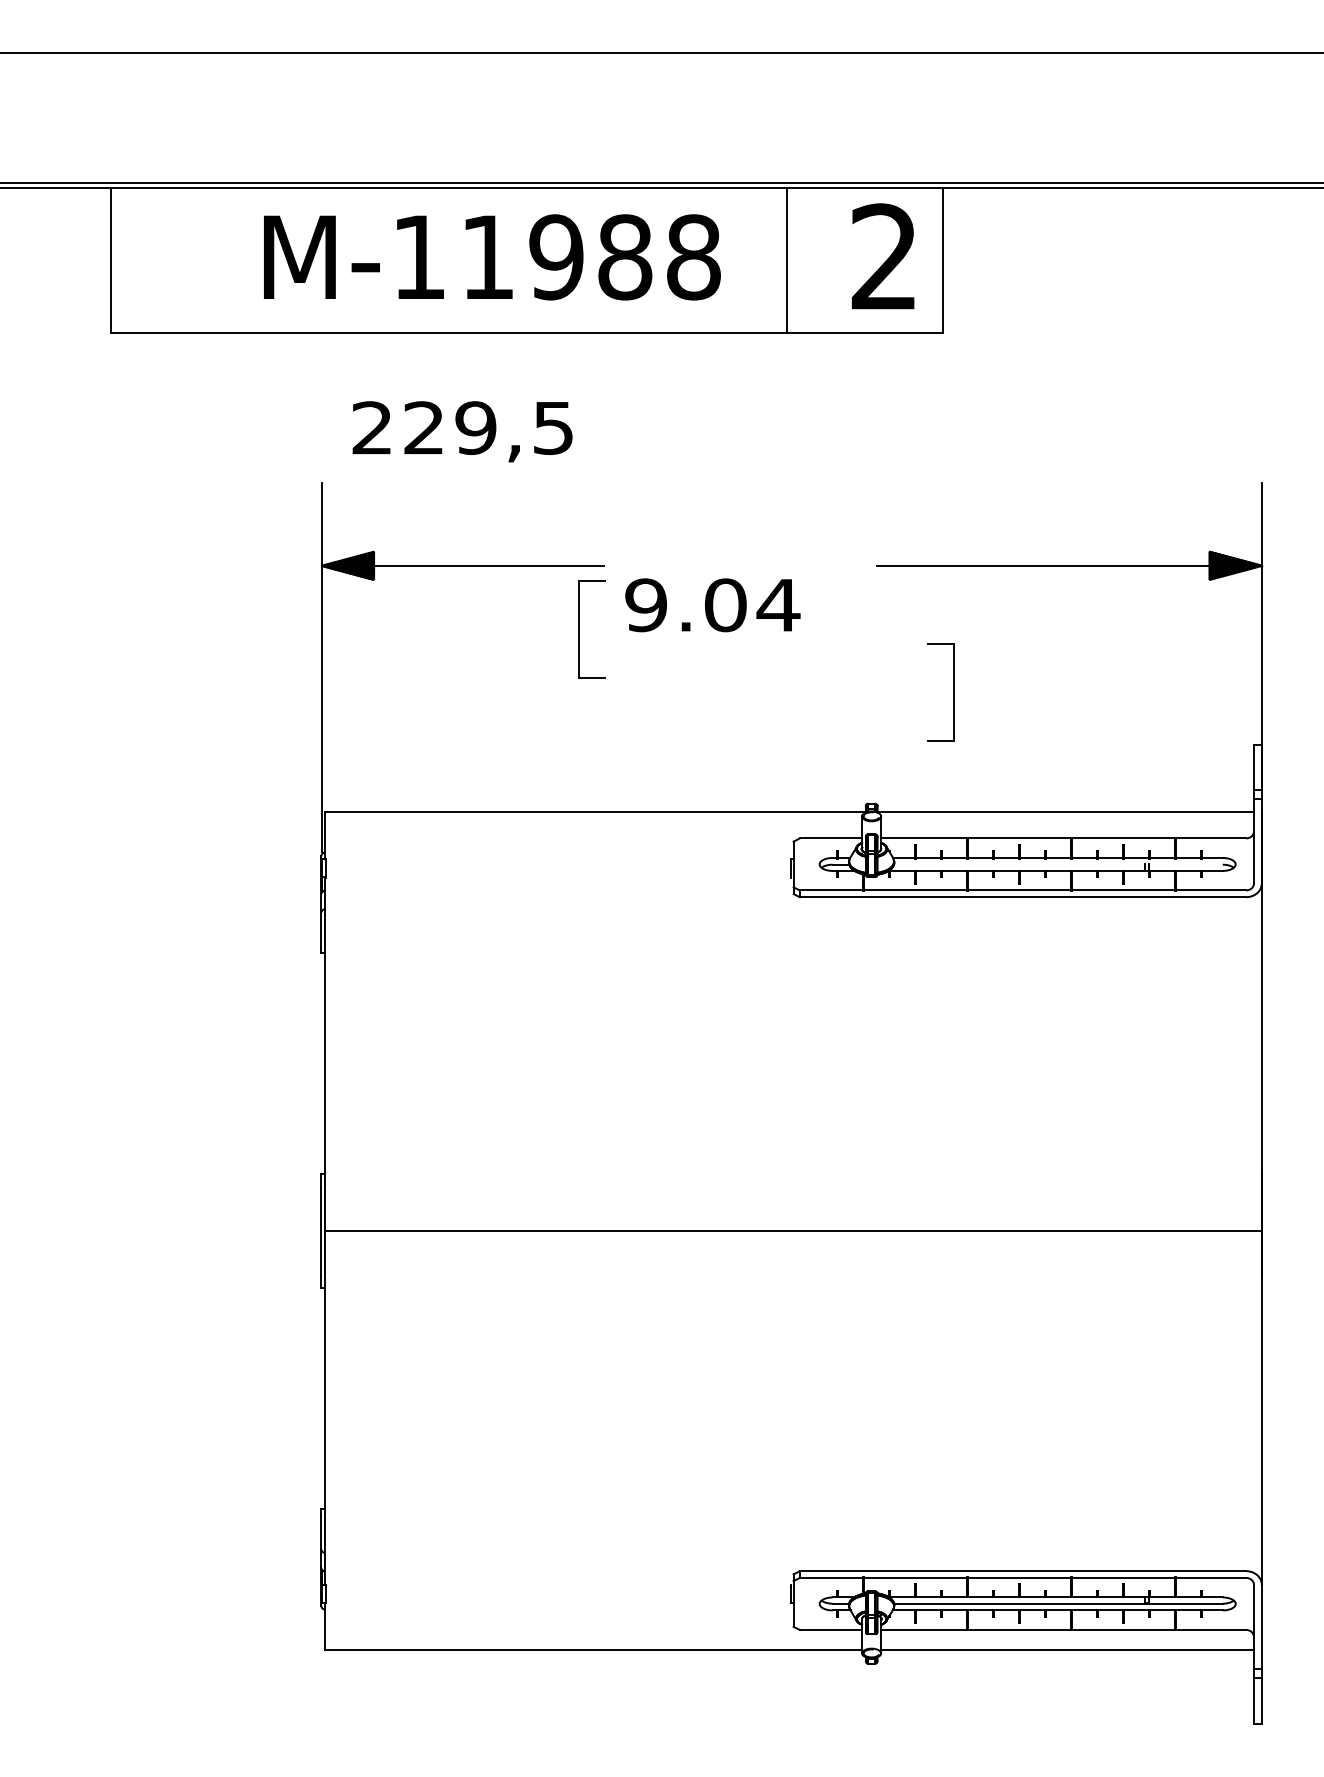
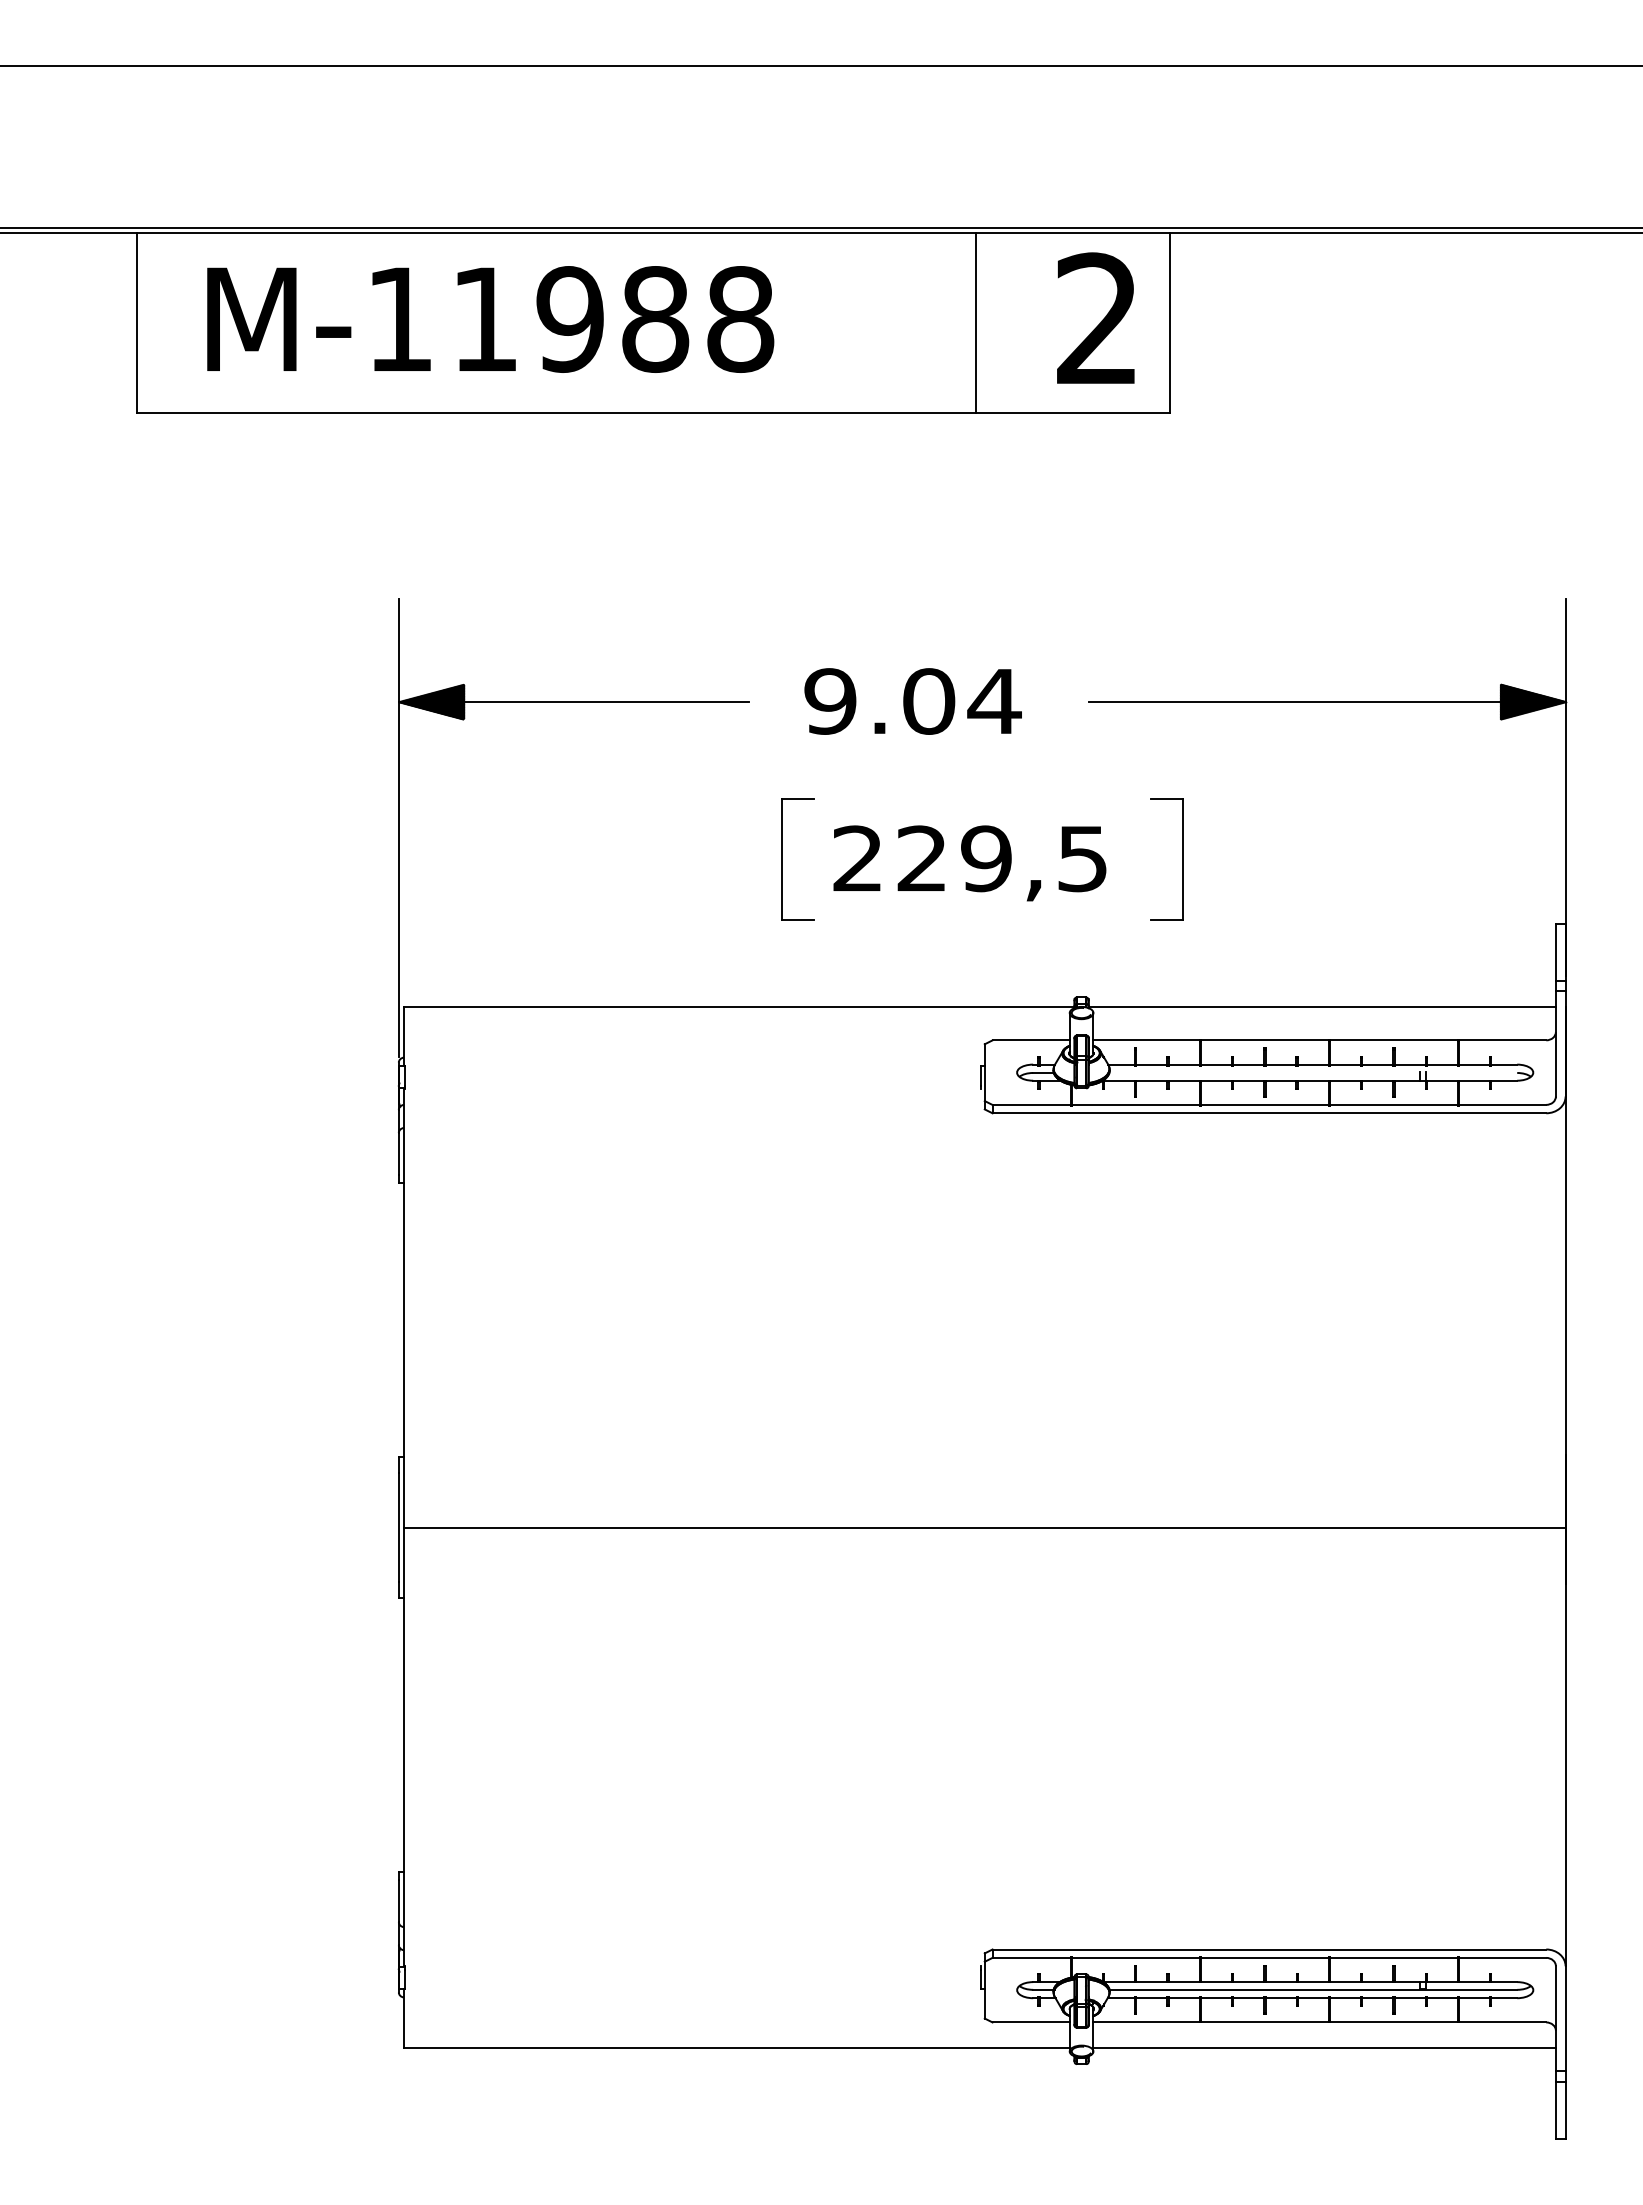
text: (492, 257) -> (490, 319), moved
text: (462, 431) -> (969, 863), moved
text: (712, 605) -> (912, 701), moved
part: (579, 629) -> (782, 859), moved

